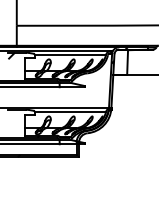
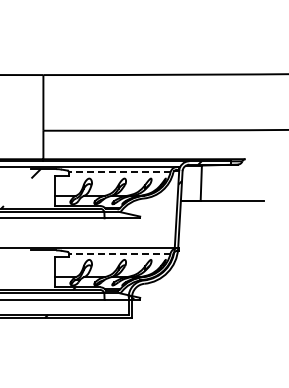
line: (70, 55) -> (119, 172), solid -> dashed
line: (70, 111) -> (119, 253), solid -> dashed

